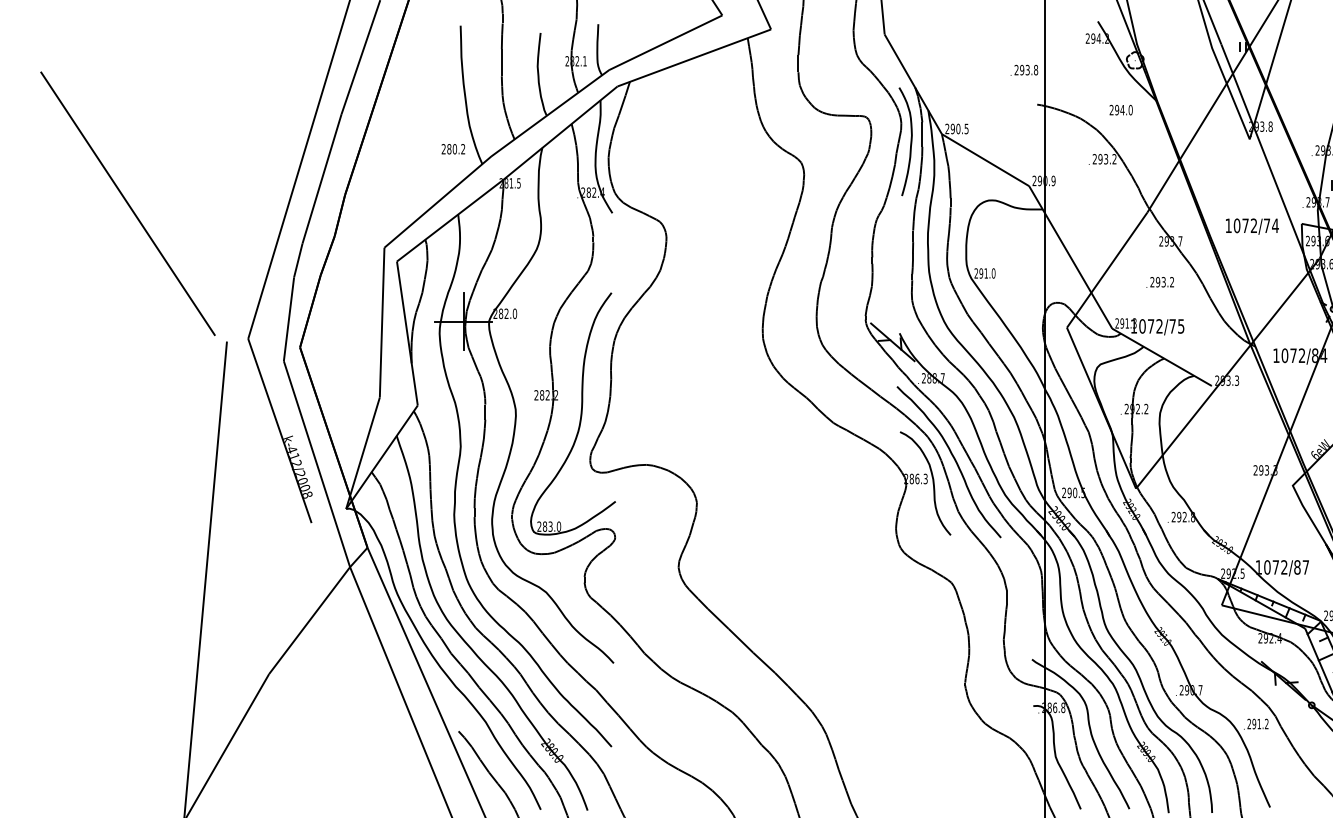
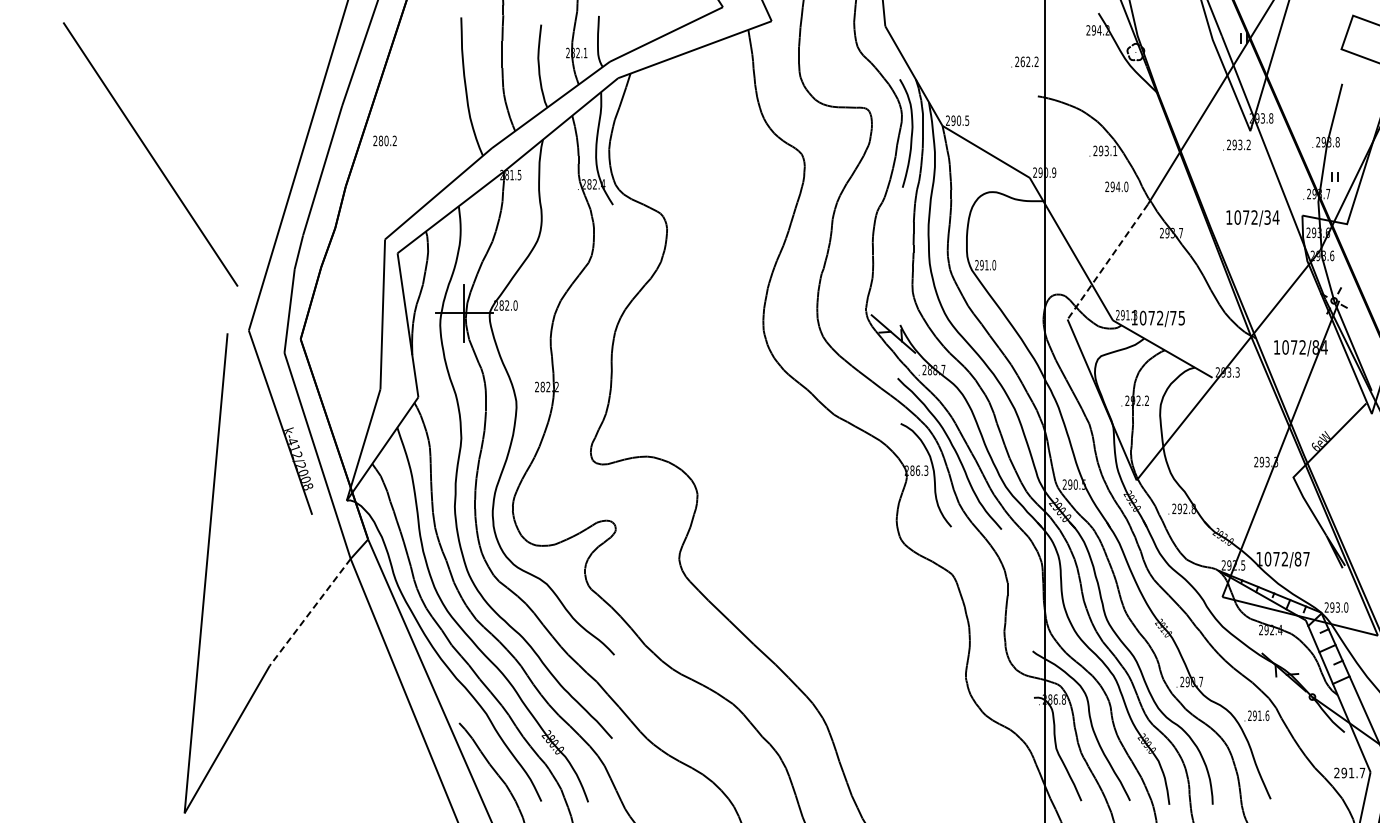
text: (1028, 69) -> (1029, 61), 293.8 -> 262.2
text: (1120, 109) -> (1116, 186), moved
text: (452, 148) -> (384, 140), moved
text: (1113, 158) -> (1114, 150), 293.2 -> 293.1
line: (127, 203) -> (150, 154), moved
text: (1266, 225) -> (1267, 217), 1072/74 -> 1072/34
line: (1106, 270) -> (1107, 262), solid -> dashed
text: (1159, 281) -> (1236, 144), moved
part: (579, 416) -> (580, 408), removed
line: (308, 620) -> (309, 612), solid -> dashed
text: (1266, 723) -> (1267, 715), 291.2 -> 291.6

